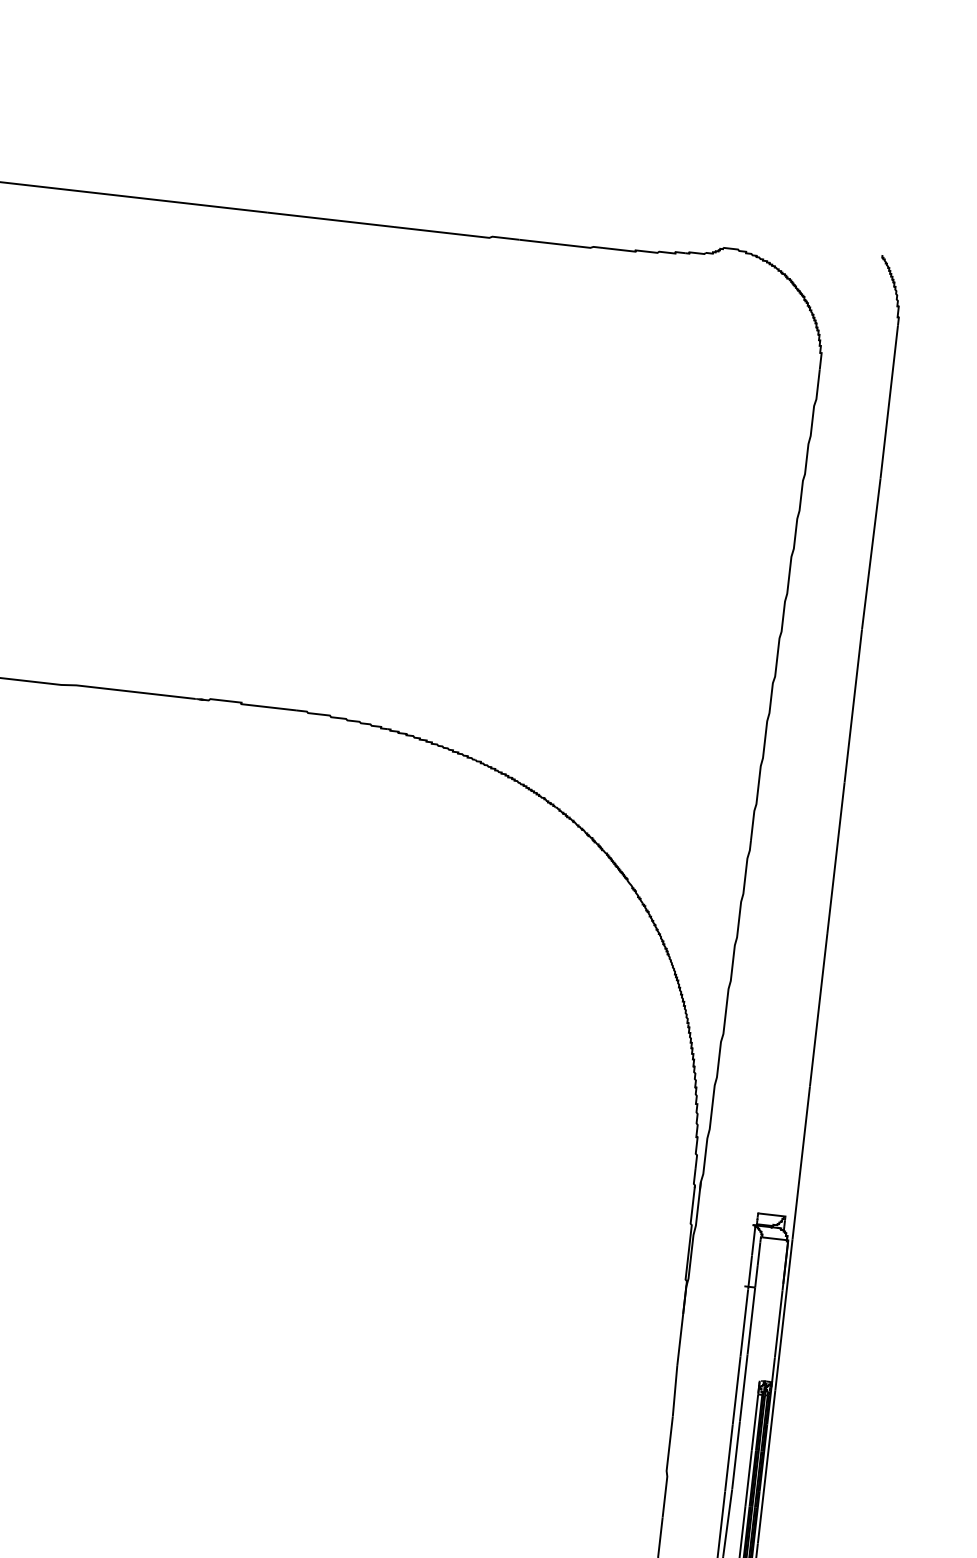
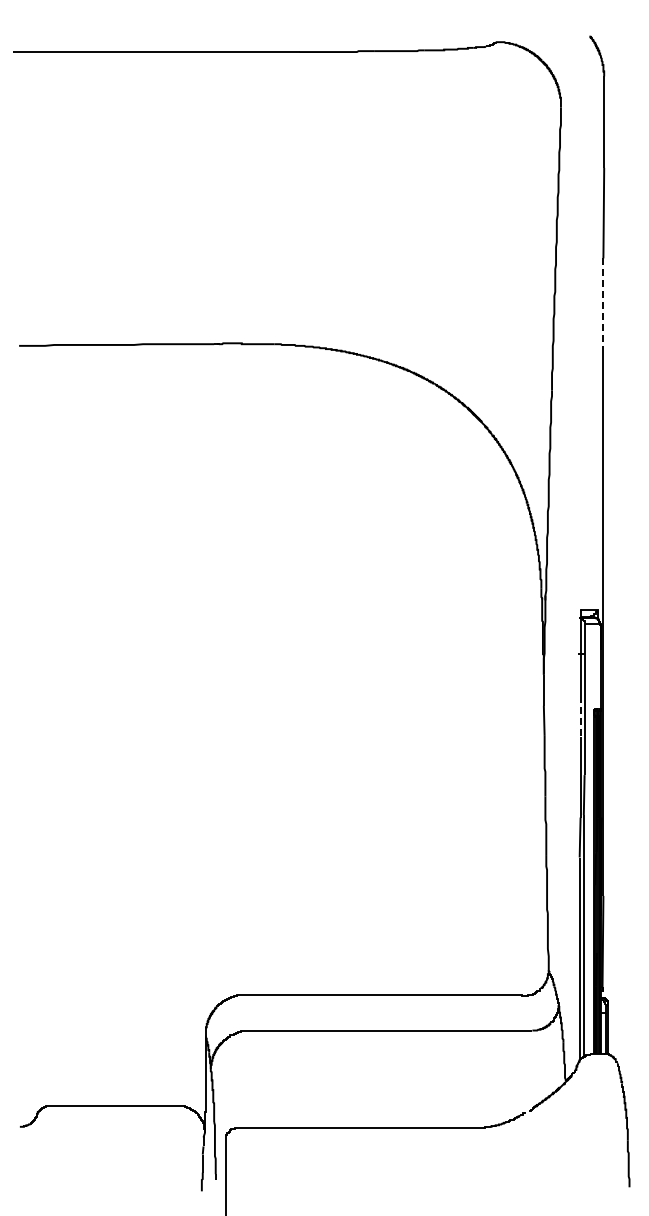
line: (853, 706) -> (603, 304), solid -> dashed
line: (736, 1390) -> (580, 716), solid -> dashed

